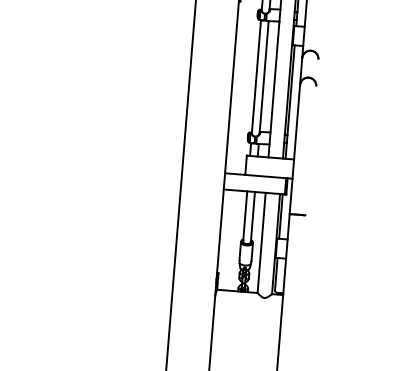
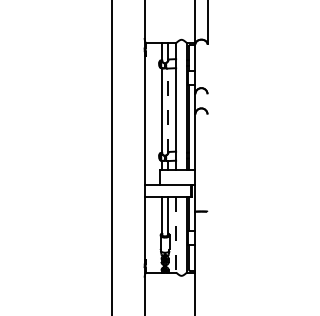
line: (264, 76) -> (168, 110), solid -> dashed
line: (262, 242) -> (176, 234), solid -> dashed

